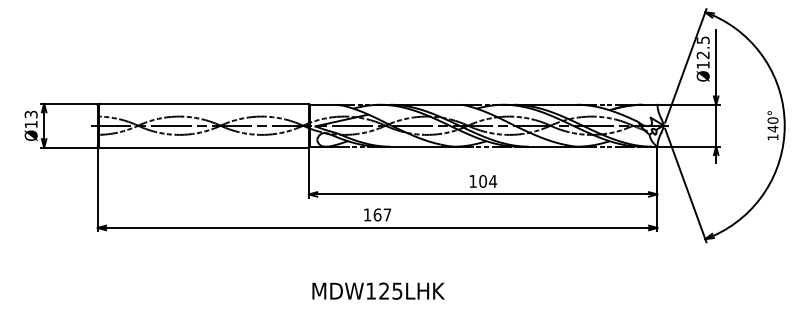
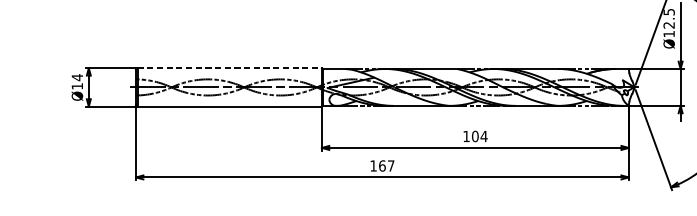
line: (204, 103) -> (230, 67), solid -> dashed
text: (30, 114) -> (76, 77), Ø13 -> Ø14

